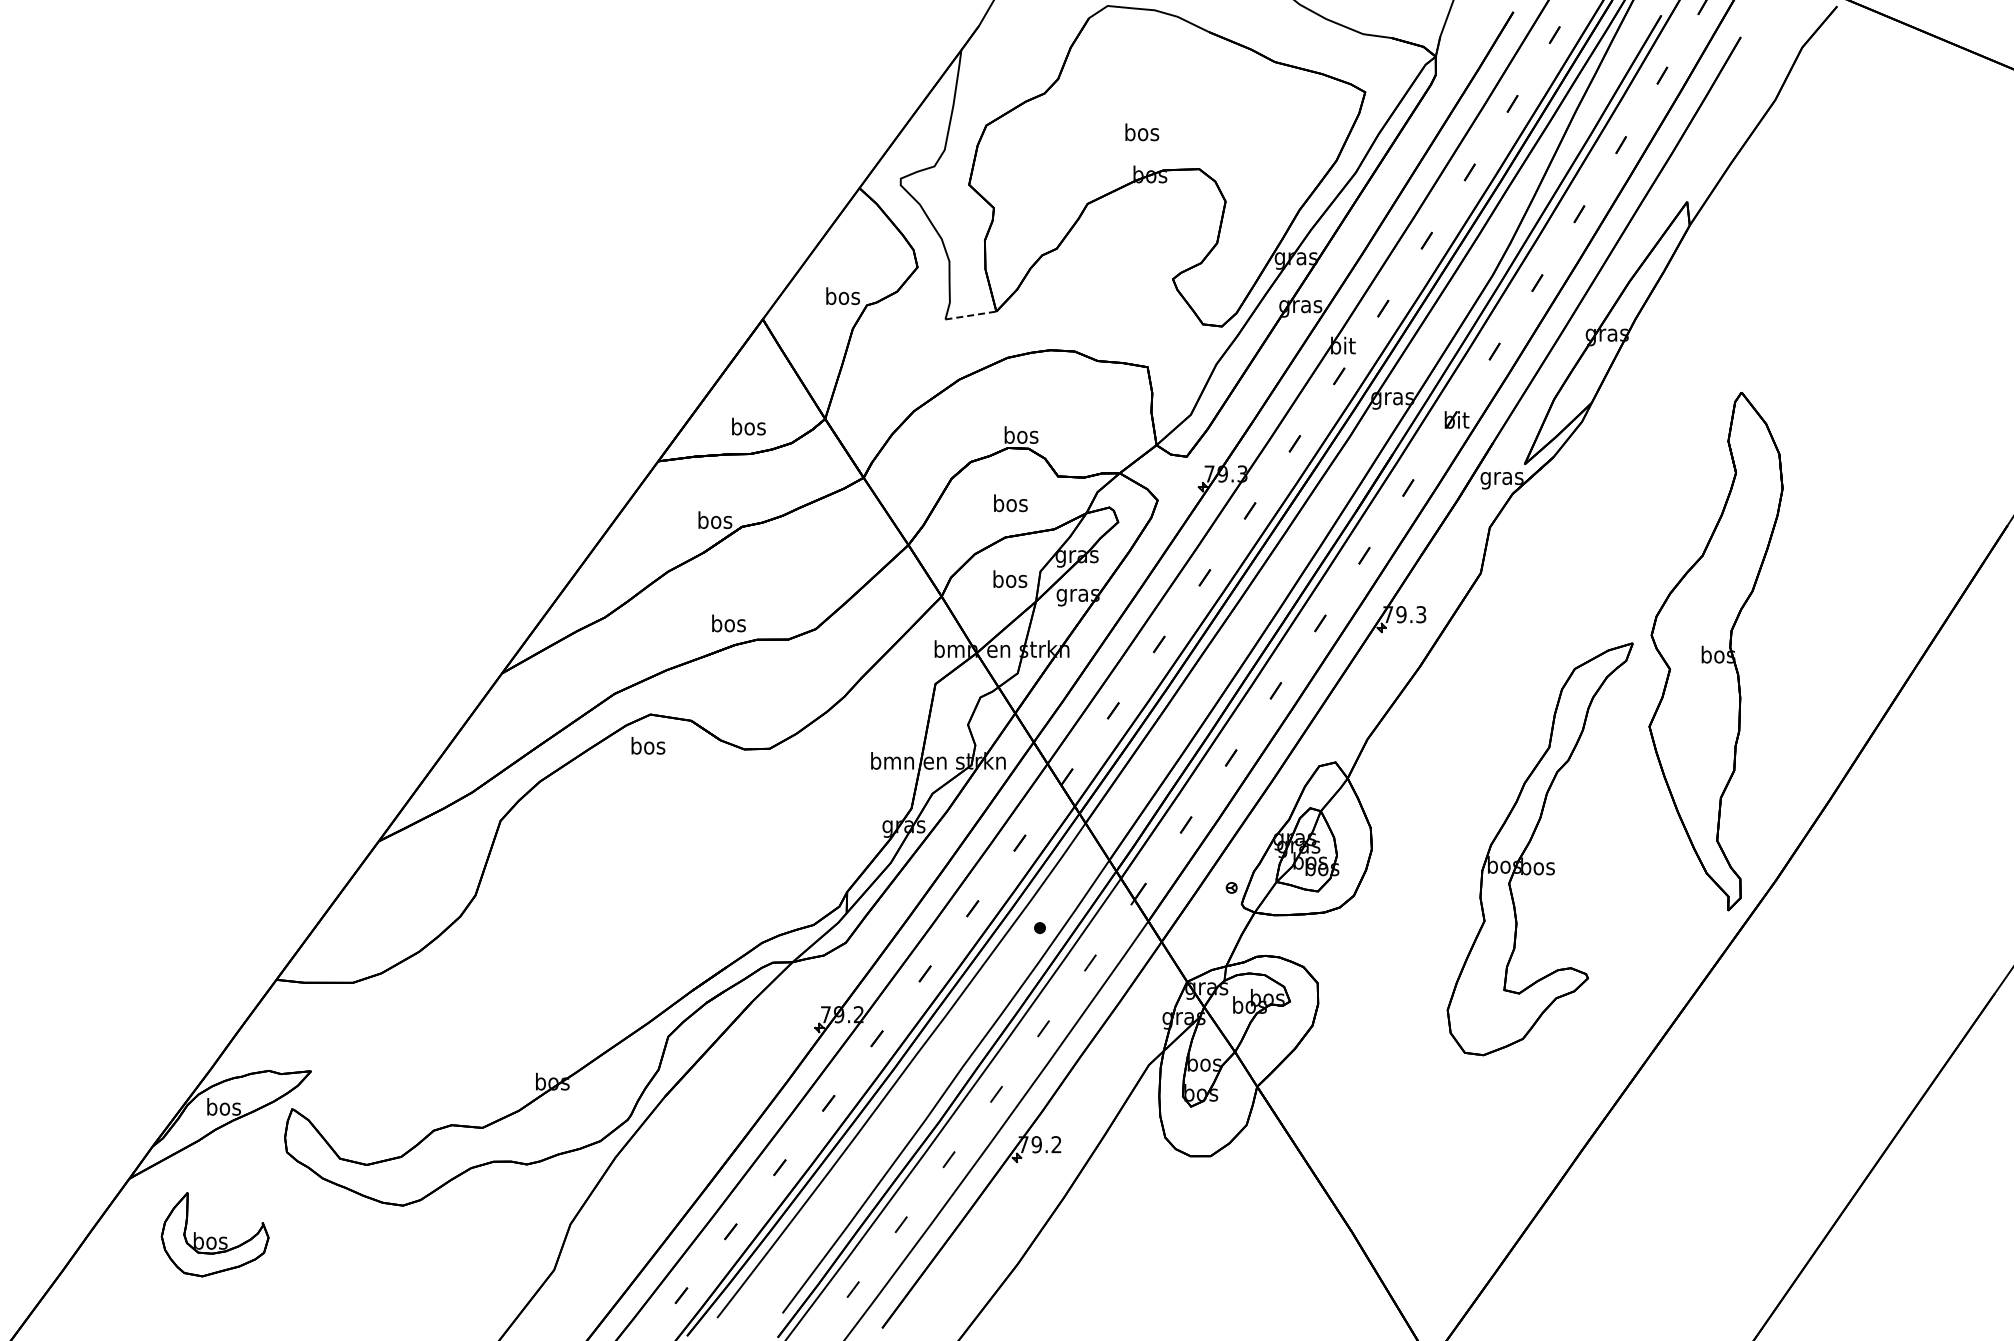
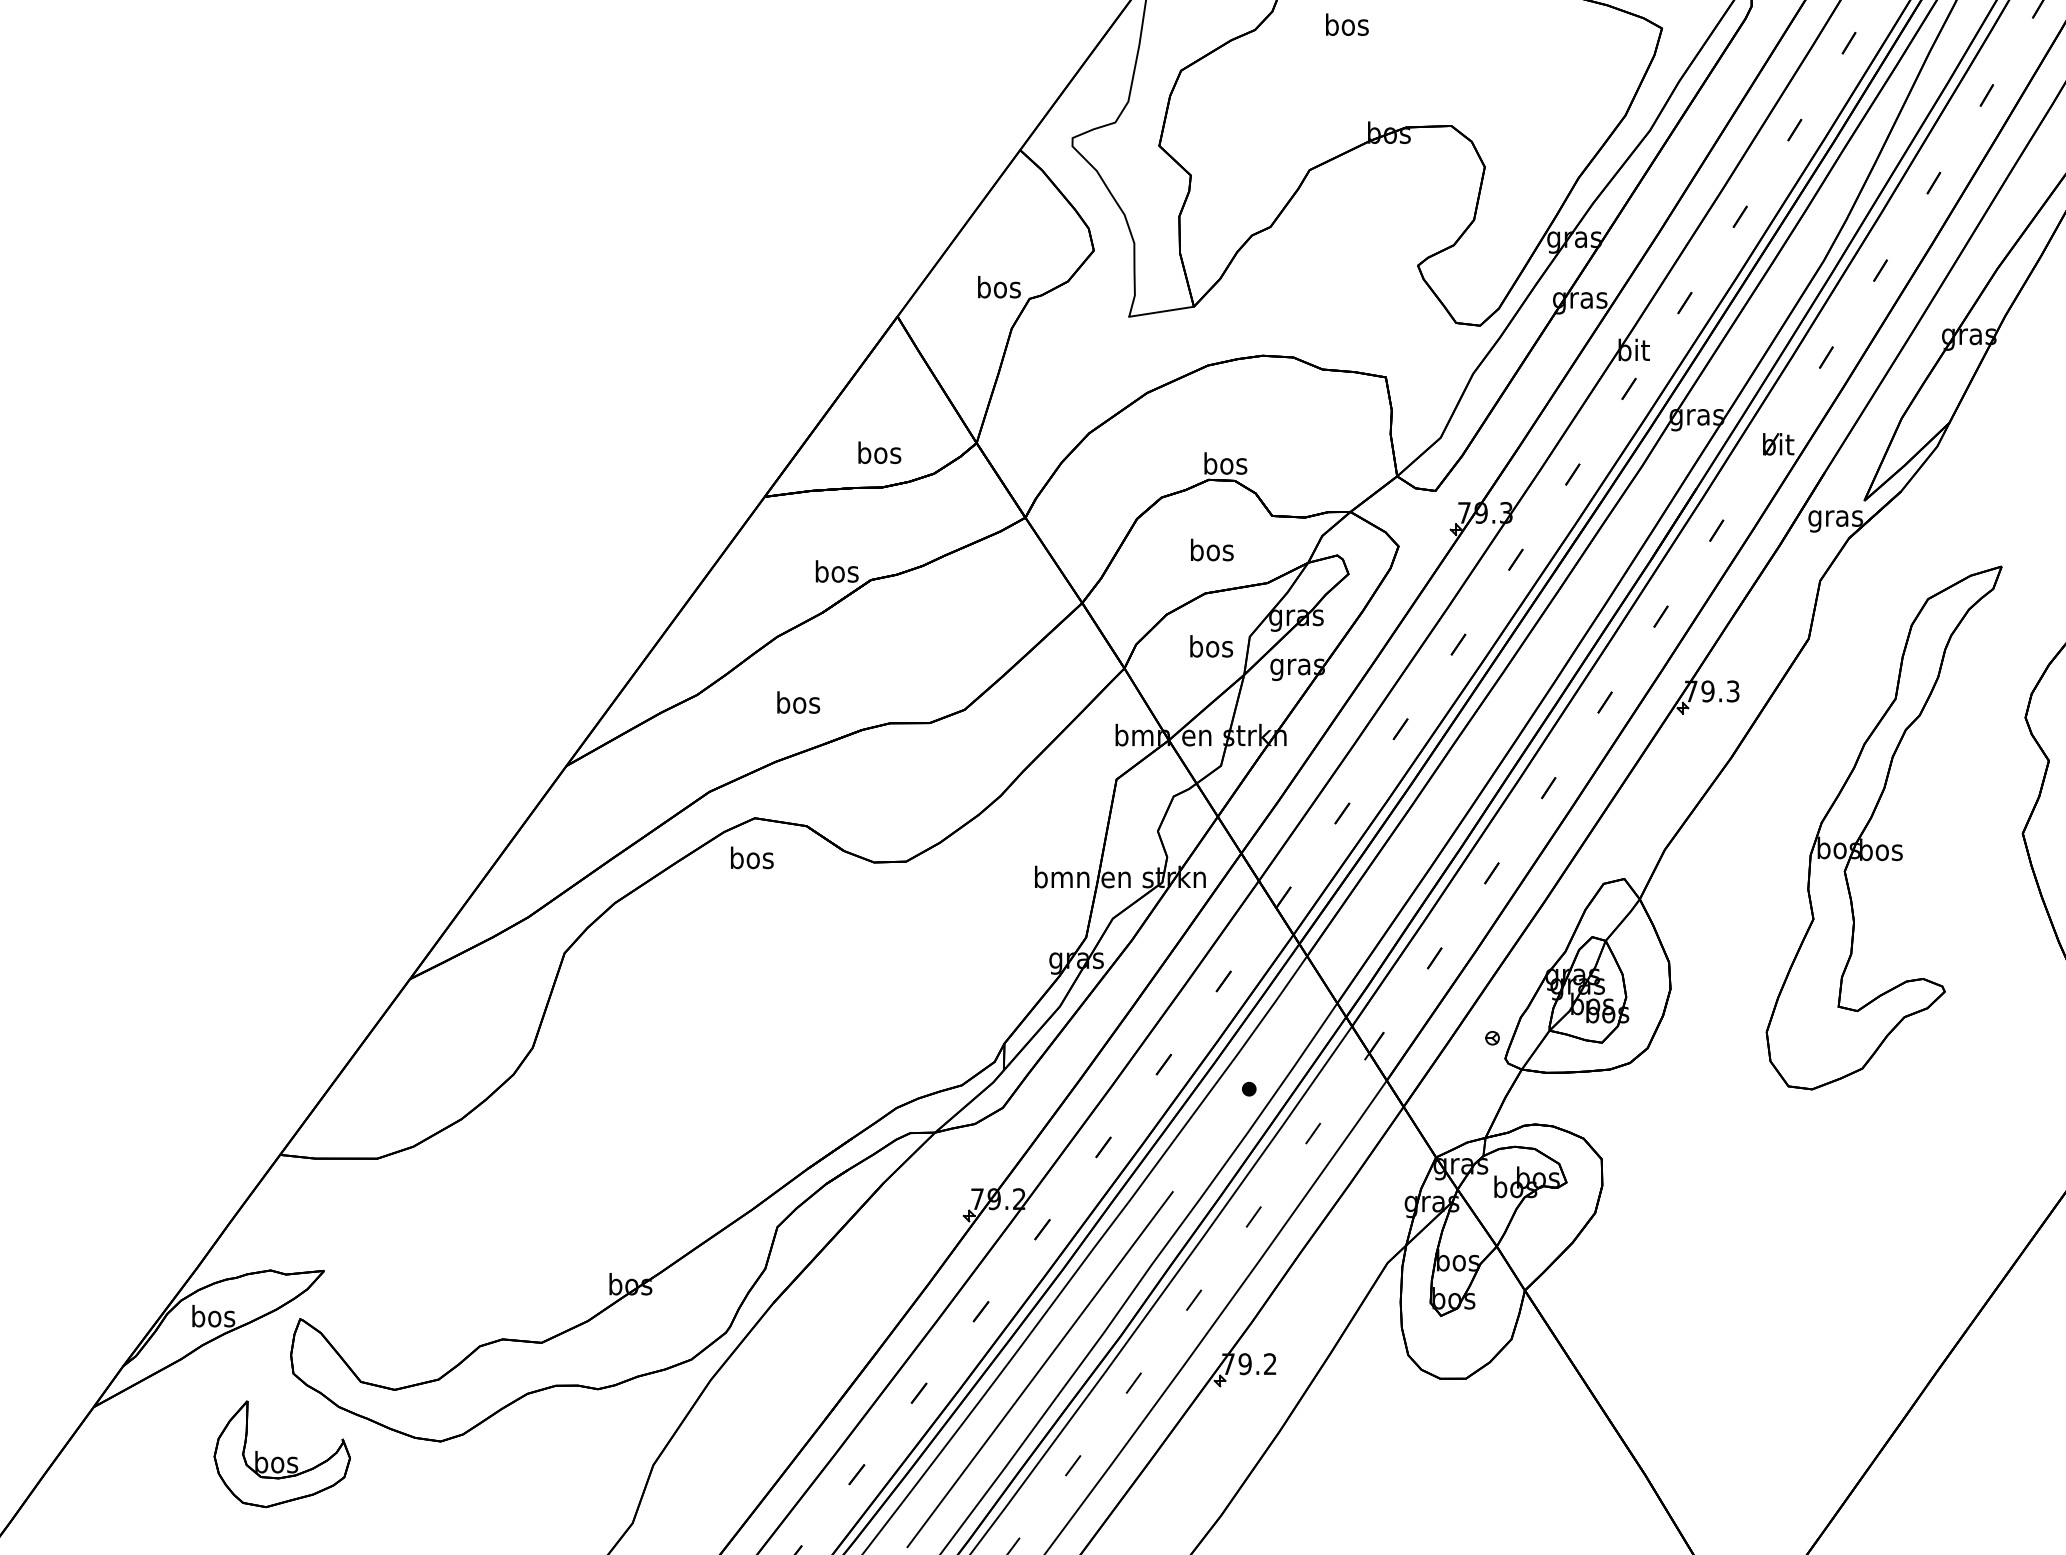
text: (1142, 132) -> (1347, 24), moved
line: (970, 315) -> (1161, 311), dashed -> solid
text: (728, 623) -> (798, 702), moved
part: (1529, 844) -> (1870, 821), moved
line: (874, 1148) -> (1039, 1368), added
part: (214, 1234) -> (281, 1454), moved

